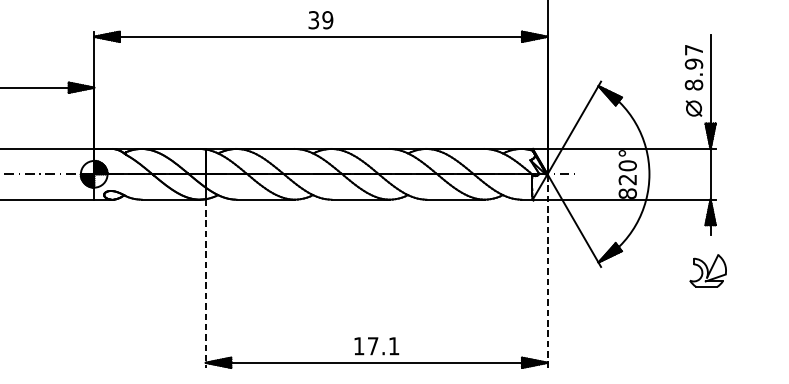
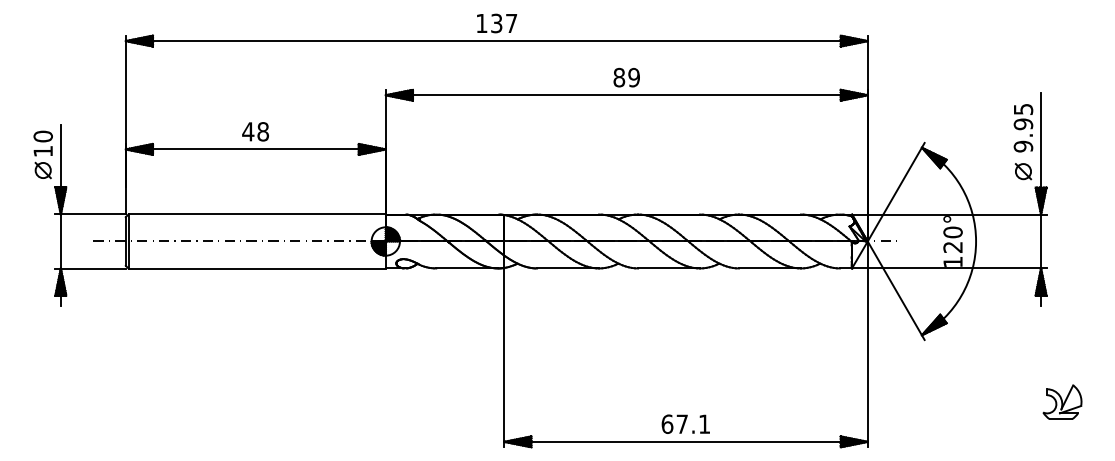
text: (314, 20) -> (619, 77), 39 -> 89
text: (694, 68) -> (1023, 128), 8.97 -> 9.95
text: (627, 193) -> (952, 261), 820° -> 120°
part: (708, 270) -> (1062, 401), moved
line: (547, 271) -> (867, 344), dashed -> solid
line: (205, 284) -> (504, 358), dashed -> solid
text: (359, 345) -> (667, 423), 17.1 -> 67.1

